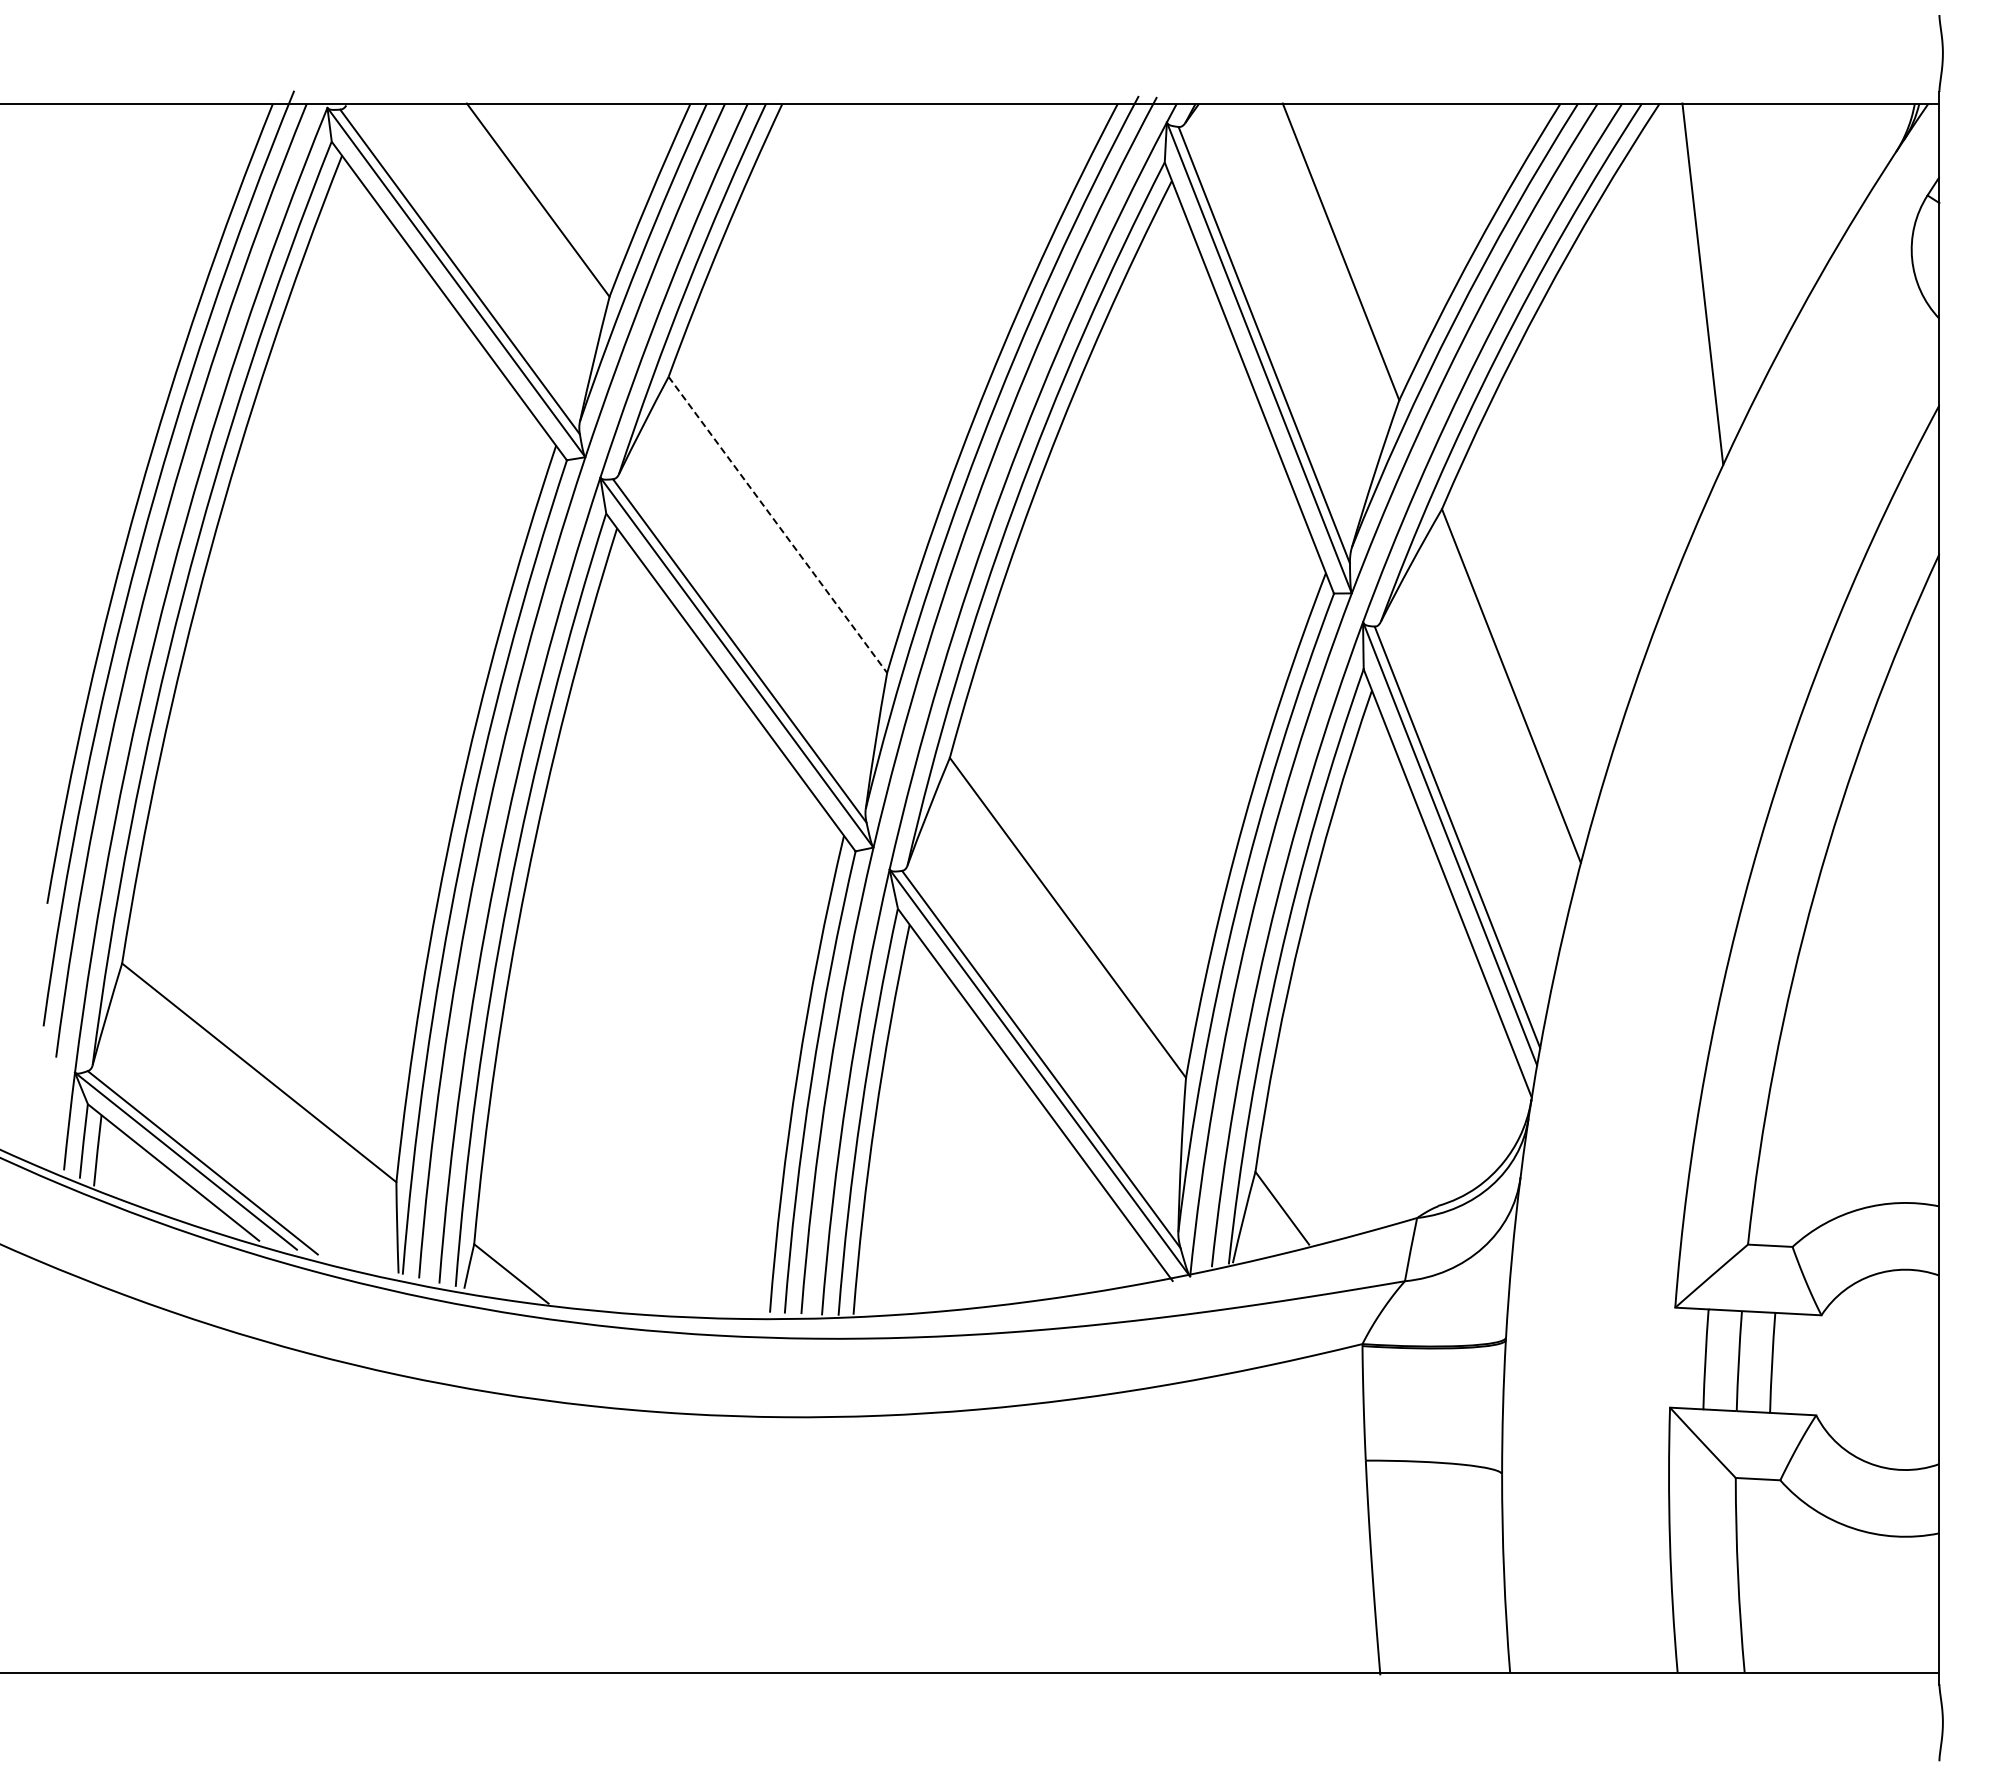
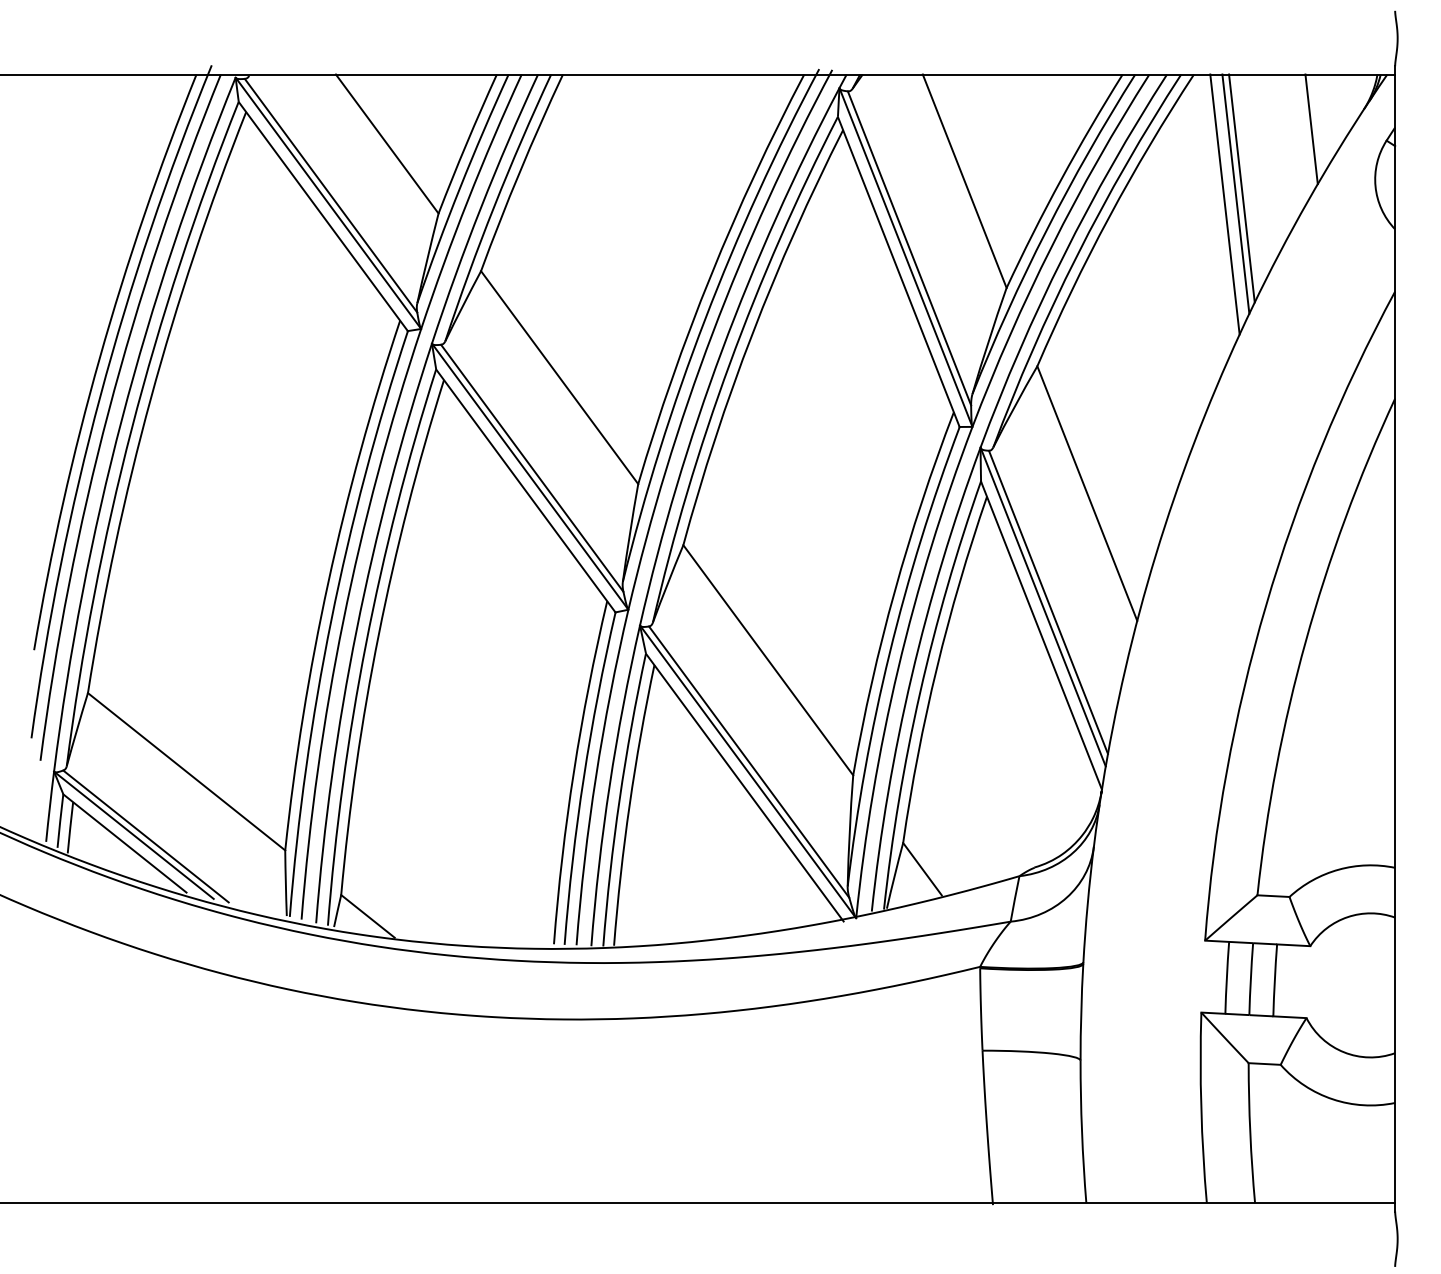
line: (1822, 179) -> (1311, 129), added
line: (1726, 261) -> (1241, 188), added
line: (1717, 269) -> (1235, 193), added
line: (777, 524) -> (559, 377), dashed -> solid

